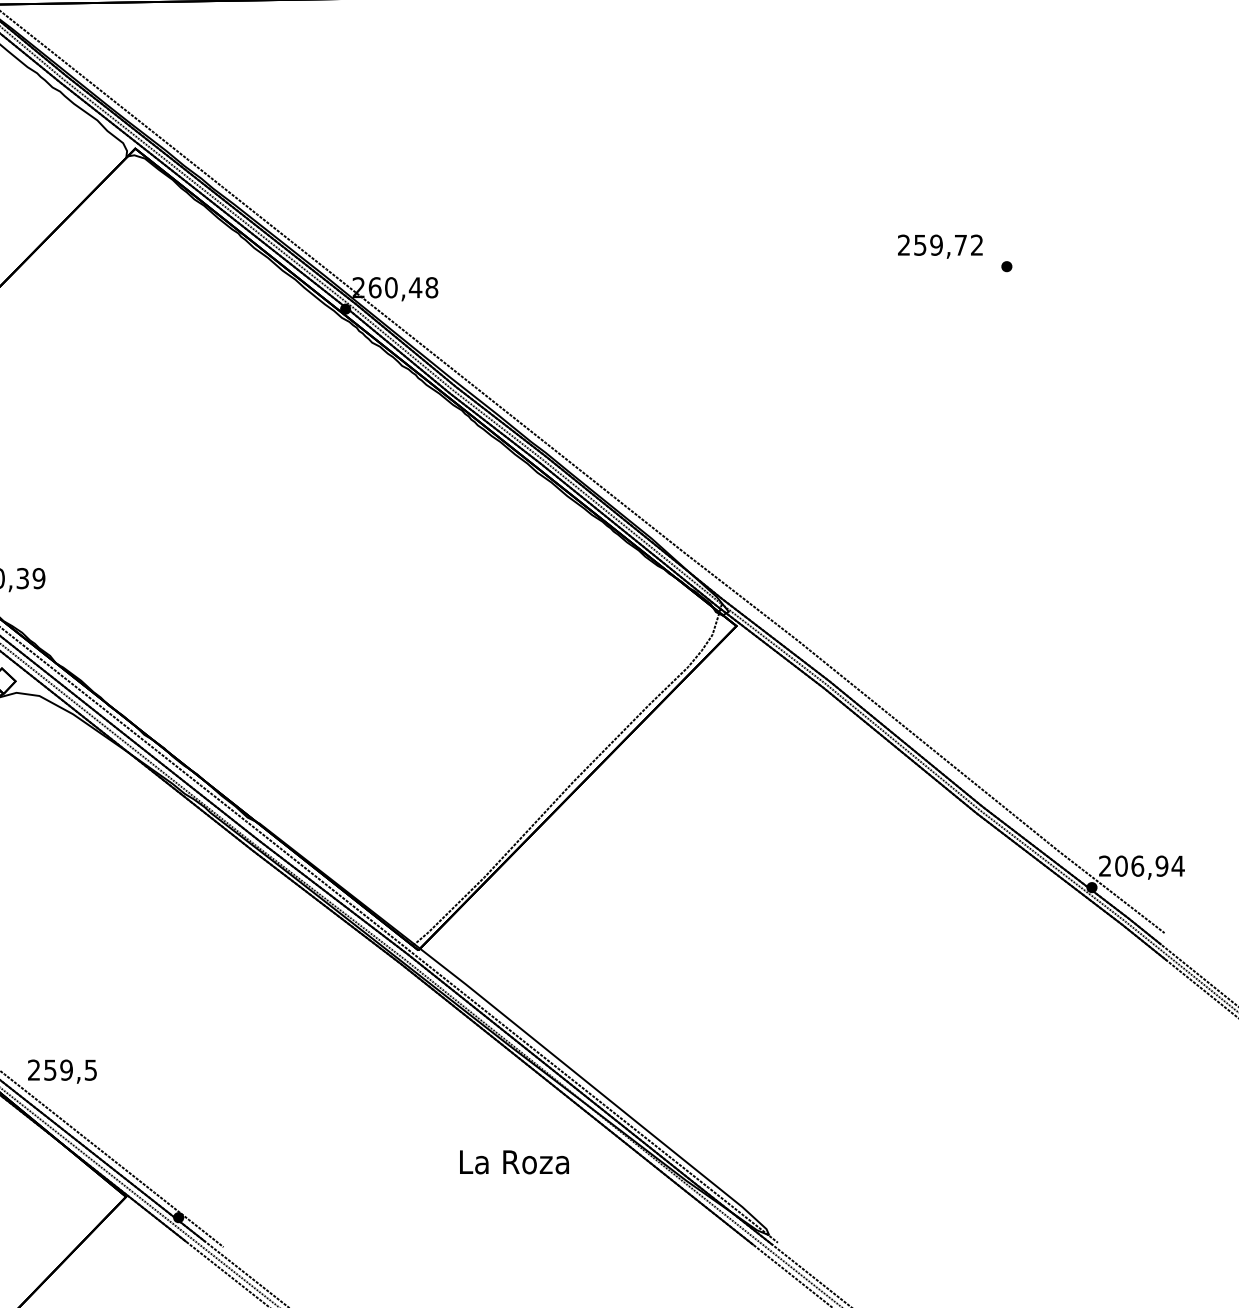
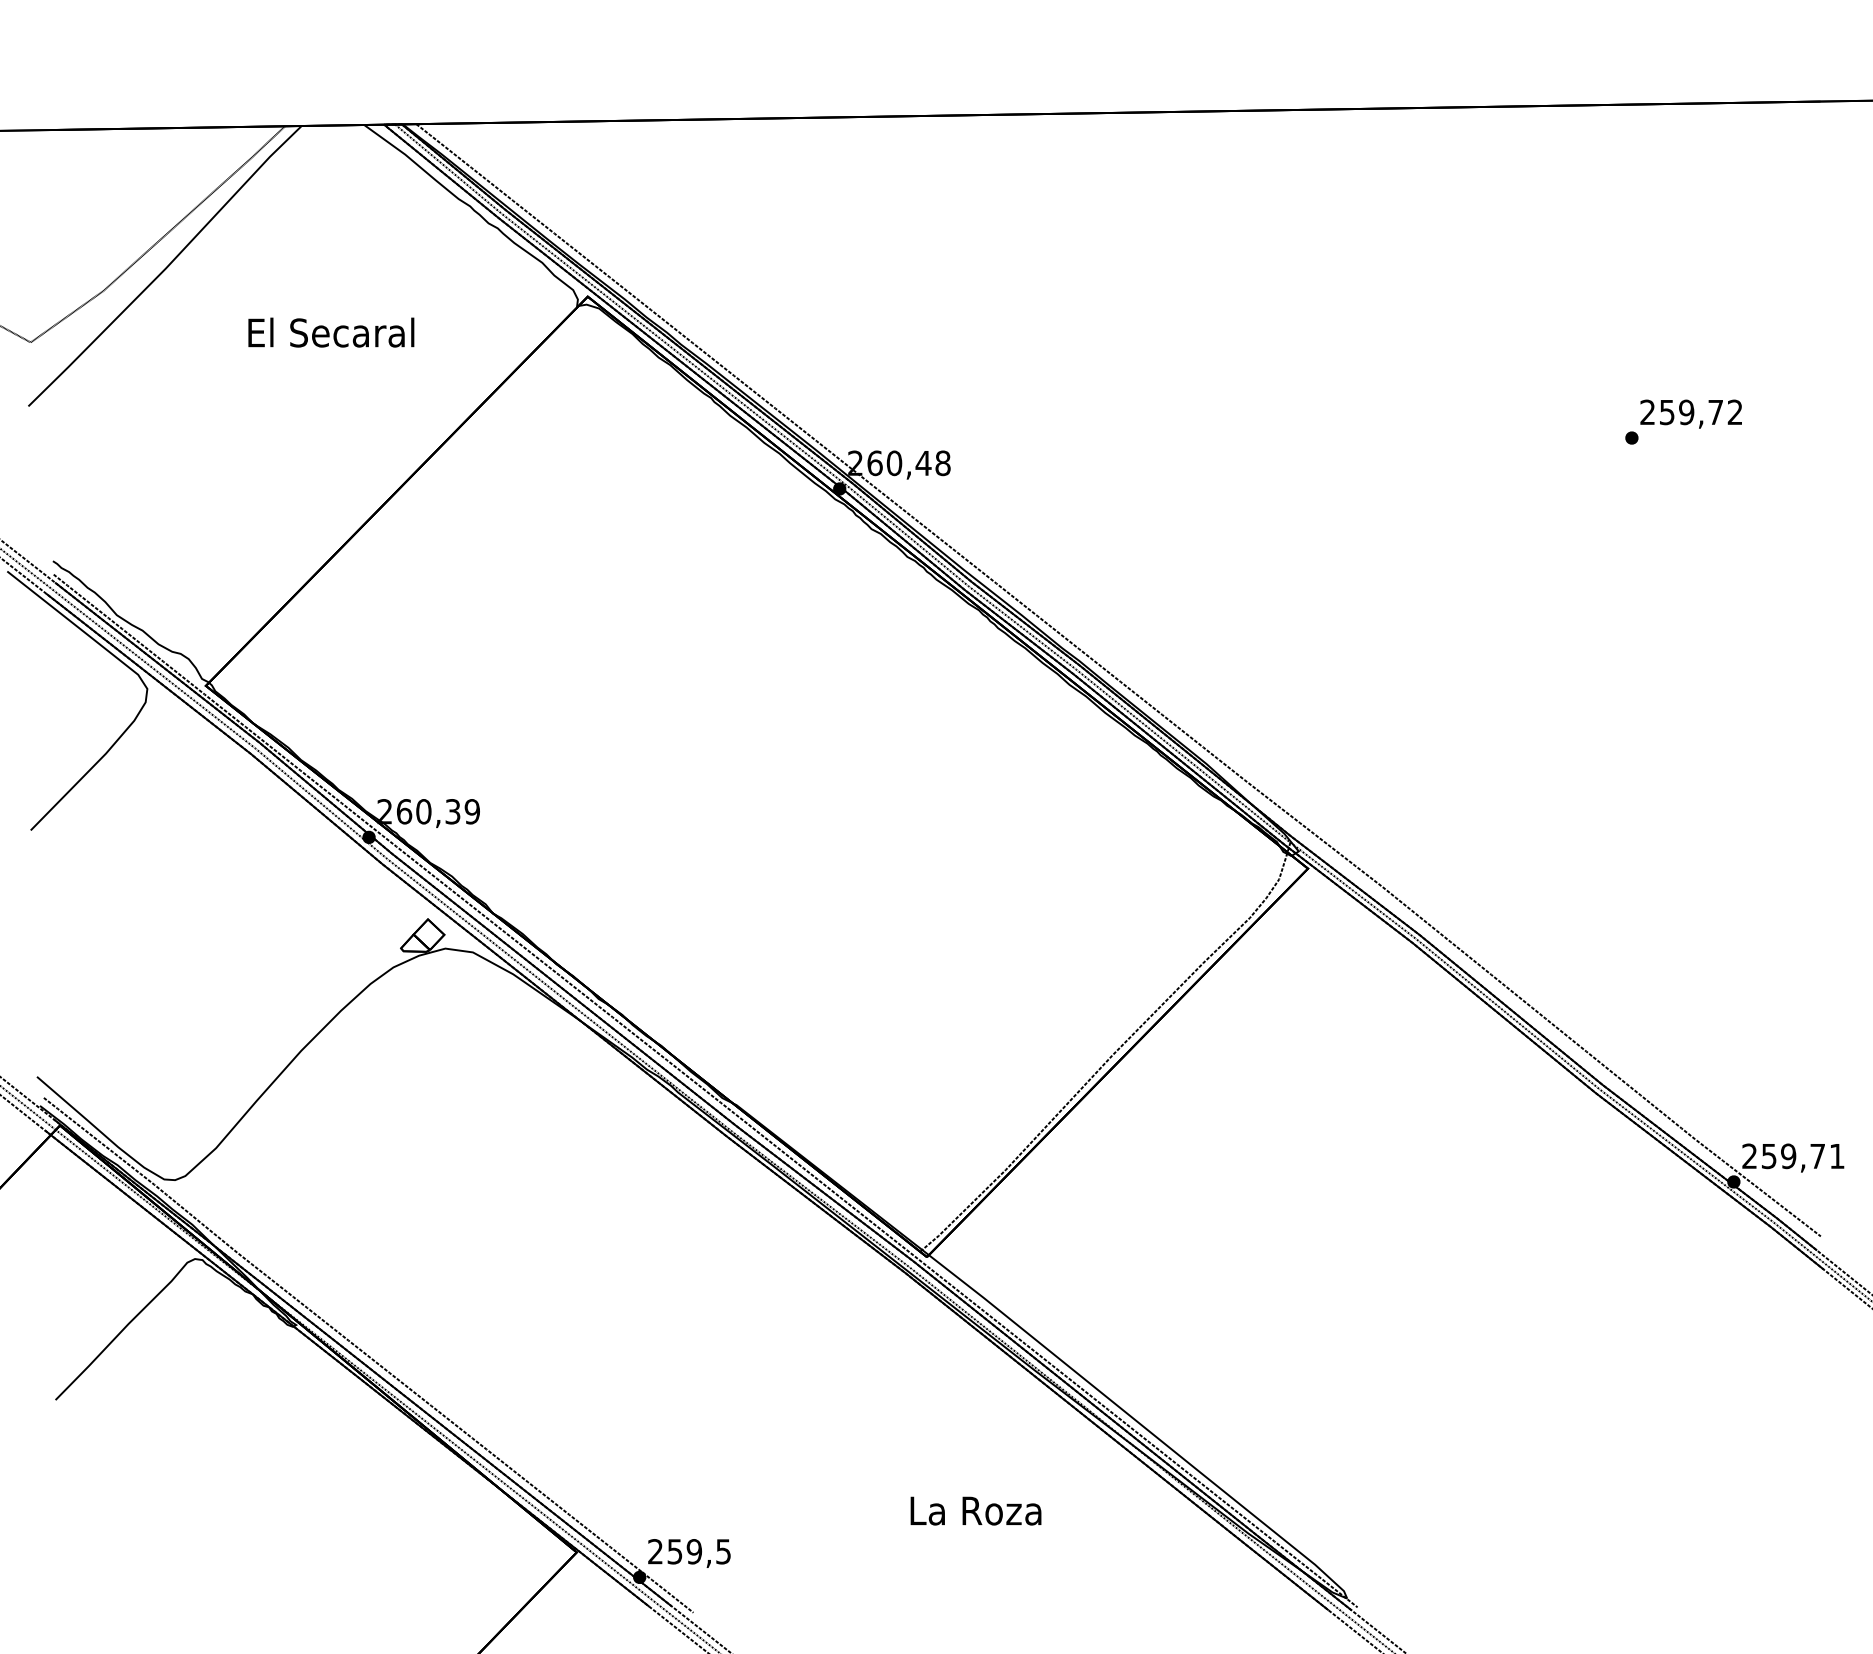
text: (939, 246) -> (1690, 413), moved
text: (1150, 866) -> (1803, 1156), 206,94 -> 259,71
text: (62, 1071) -> (689, 1553), moved
text: (514, 1161) -> (975, 1510), moved

